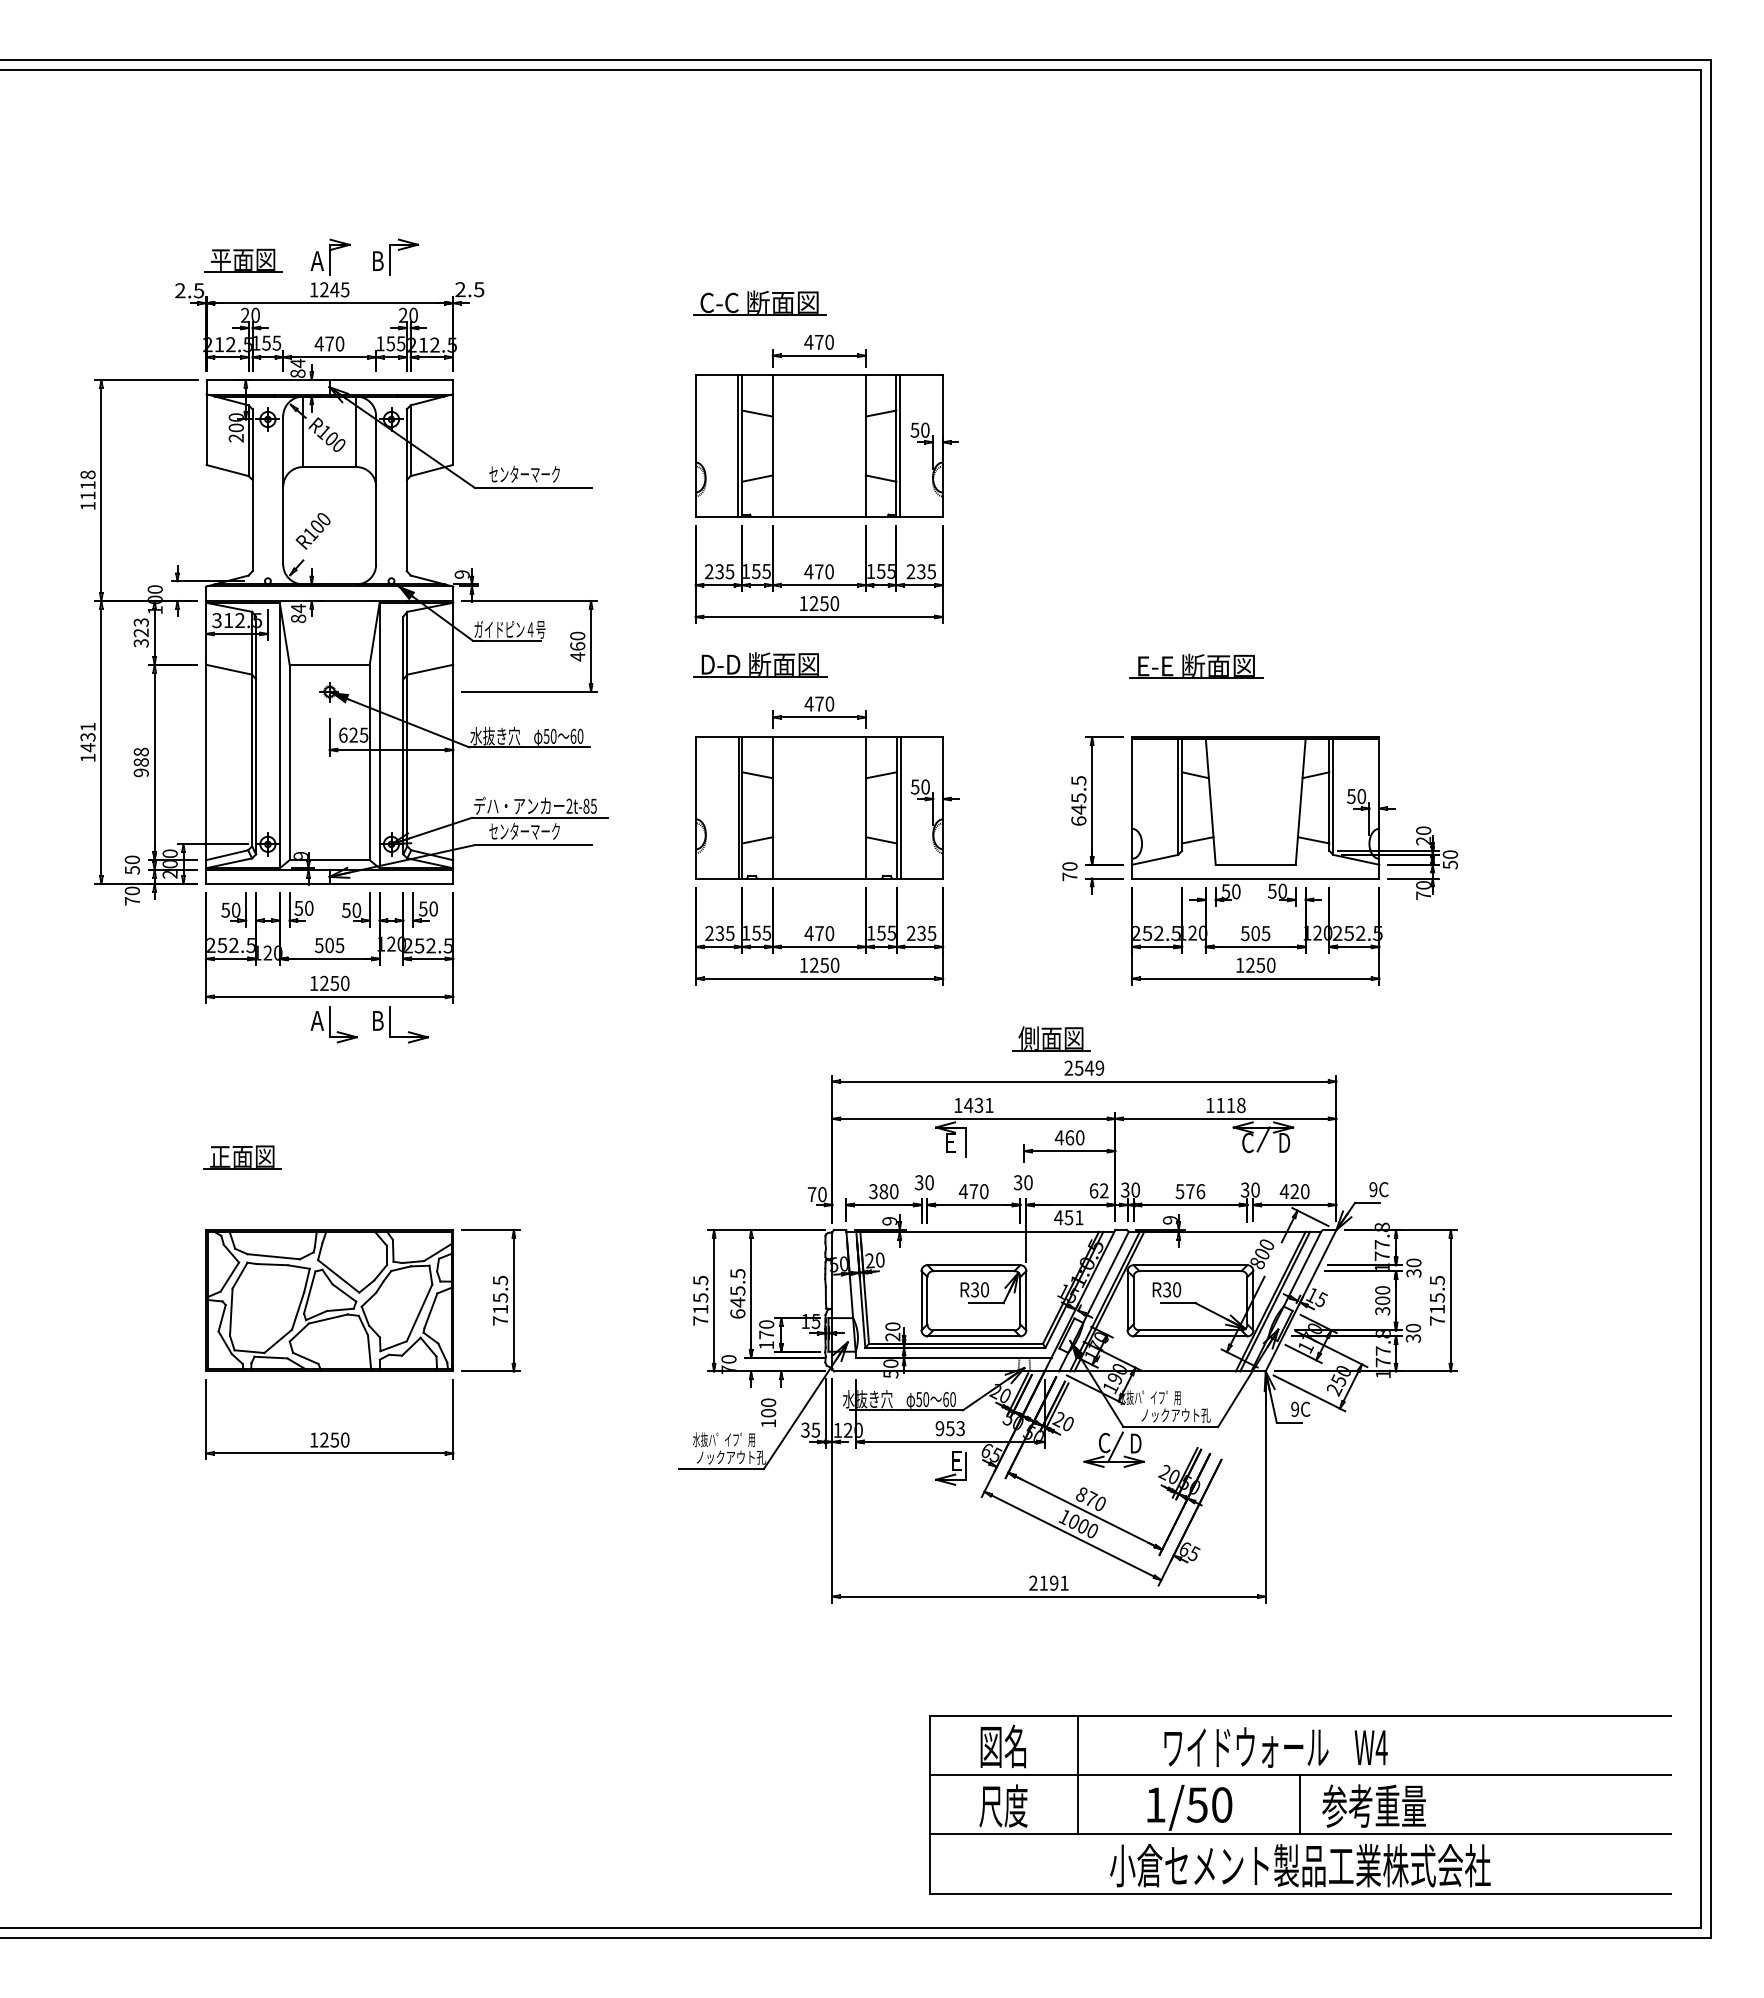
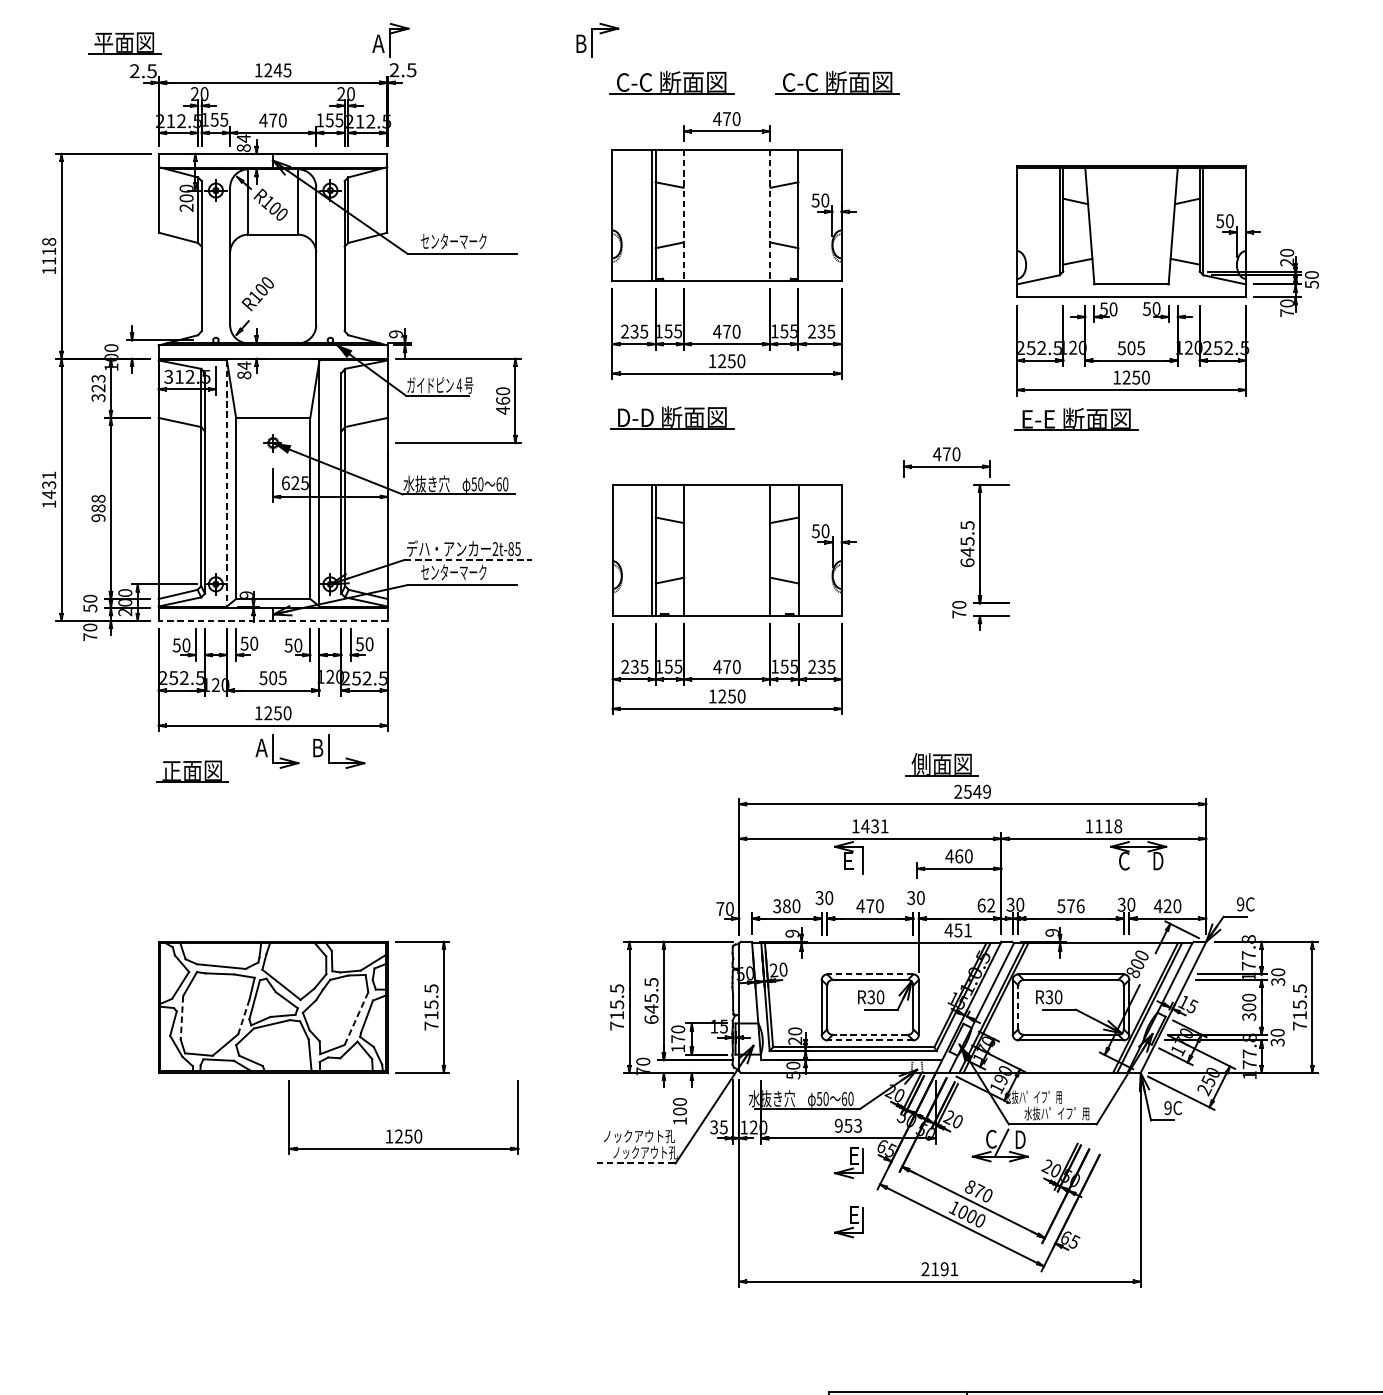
part: (330, 256) -> (390, 39), moved
part: (395, 256) -> (597, 39), moved
part: (243, 260) -> (124, 43), moved
part: (938, 302) -> (837, 82), added
line: (900, 445) -> (802, 214), removed
line: (772, 446) -> (683, 215), solid -> dashed
line: (865, 446) -> (769, 215), solid -> dashed
part: (819, 712) -> (946, 462), moved
line: (279, 735) -> (226, 483), solid -> dashed
line: (900, 807) -> (802, 550), removed
line: (540, 817) -> (468, 559), solid -> dashed
part: (1294, 860) -> (1167, 280), moved
line: (329, 883) -> (272, 620), solid -> dashed
line: (1263, 1139) -> (1138, 857), removed
part: (242, 1157) -> (192, 771), moved
line: (973, 1265) -> (869, 974), solid -> dashed
line: (1133, 1300) -> (1018, 1007), solid -> dashed
line: (298, 1311) -> (244, 1017), solid -> dashed
line: (231, 1312) -> (182, 1018), solid -> dashed
line: (419, 1313) -> (356, 1019), solid -> dashed
line: (973, 1330) -> (869, 1034), solid -> dashed
line: (973, 1336) -> (869, 1040), solid -> dashed
text: (1175, 1415) -> (1057, 1113), ノックアウト孔 -> 水抜ハ゜イフ゜用
part: (332, 1432) -> (406, 1129), moved
text: (724, 1439) -> (639, 1135), 水抜ハ゜イフ゜用 -> ノックアウト孔
line: (721, 1469) -> (636, 1163), solid -> dashed
part: (950, 1532) -> (848, 1222), added

